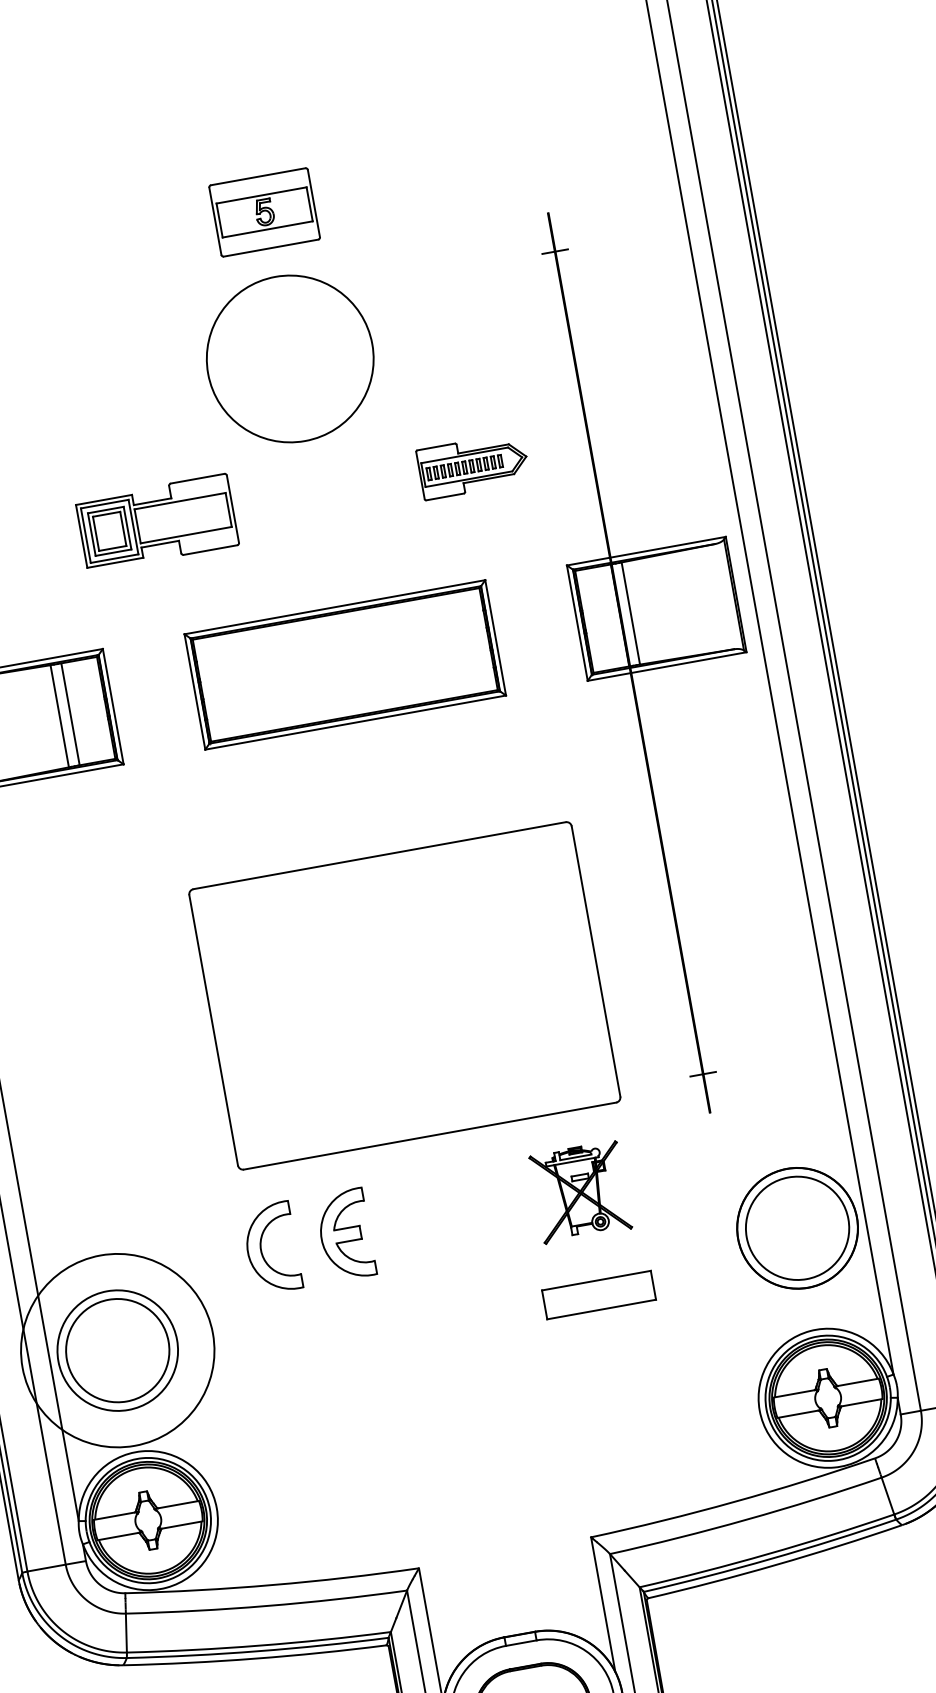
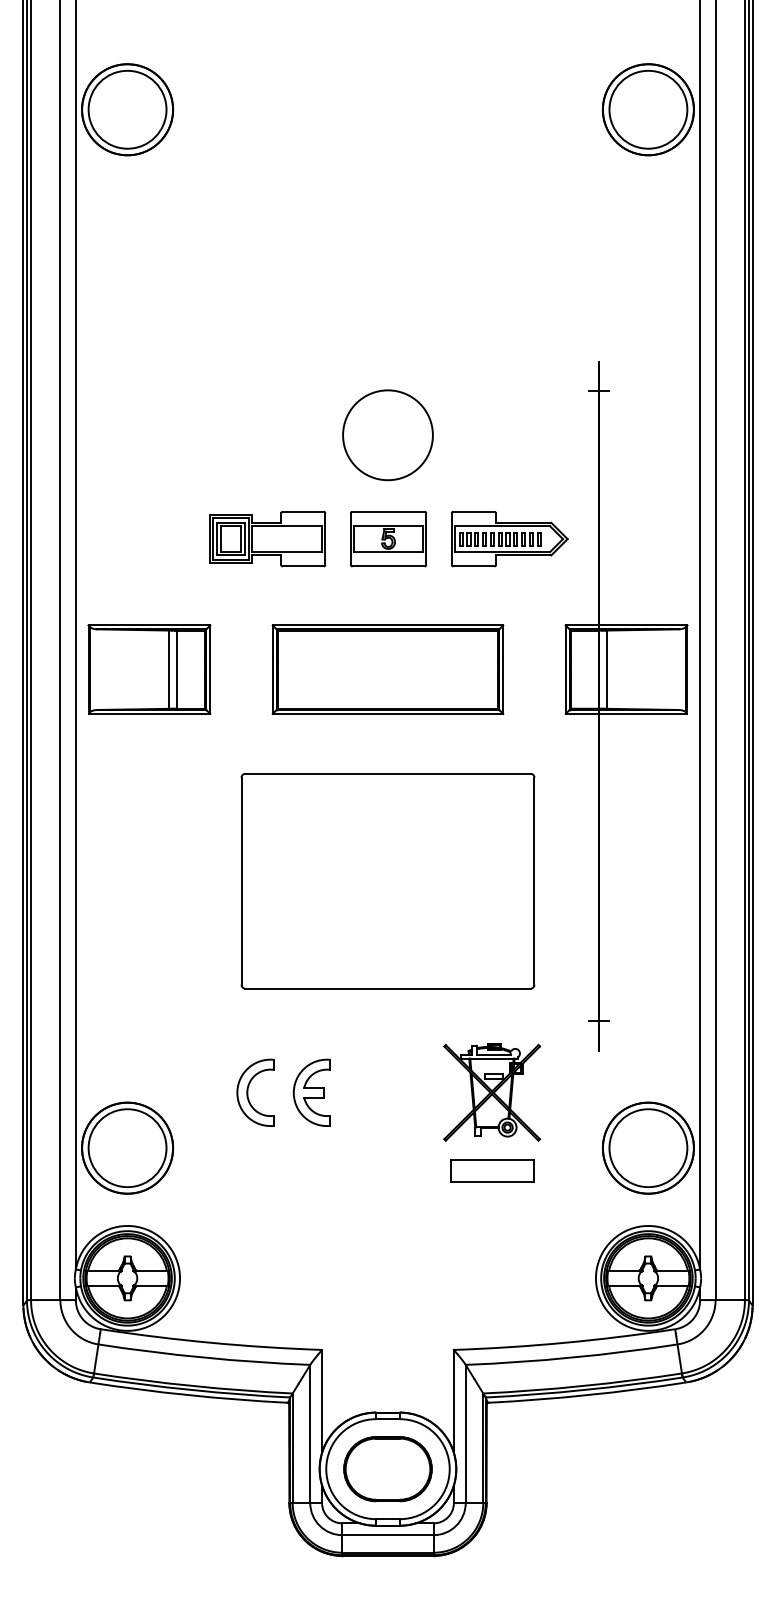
part: (264, 212) -> (388, 539), moved
circle: (289, 359) -> (387, 435), size x0.71
part: (473, 466) -> (509, 539), size x1.43
part: (404, 996) -> (387, 881), moved
part: (580, 1192) -> (492, 1092), size x1.43
circle: (117, 1349) -> (127, 1147), size x0.62

